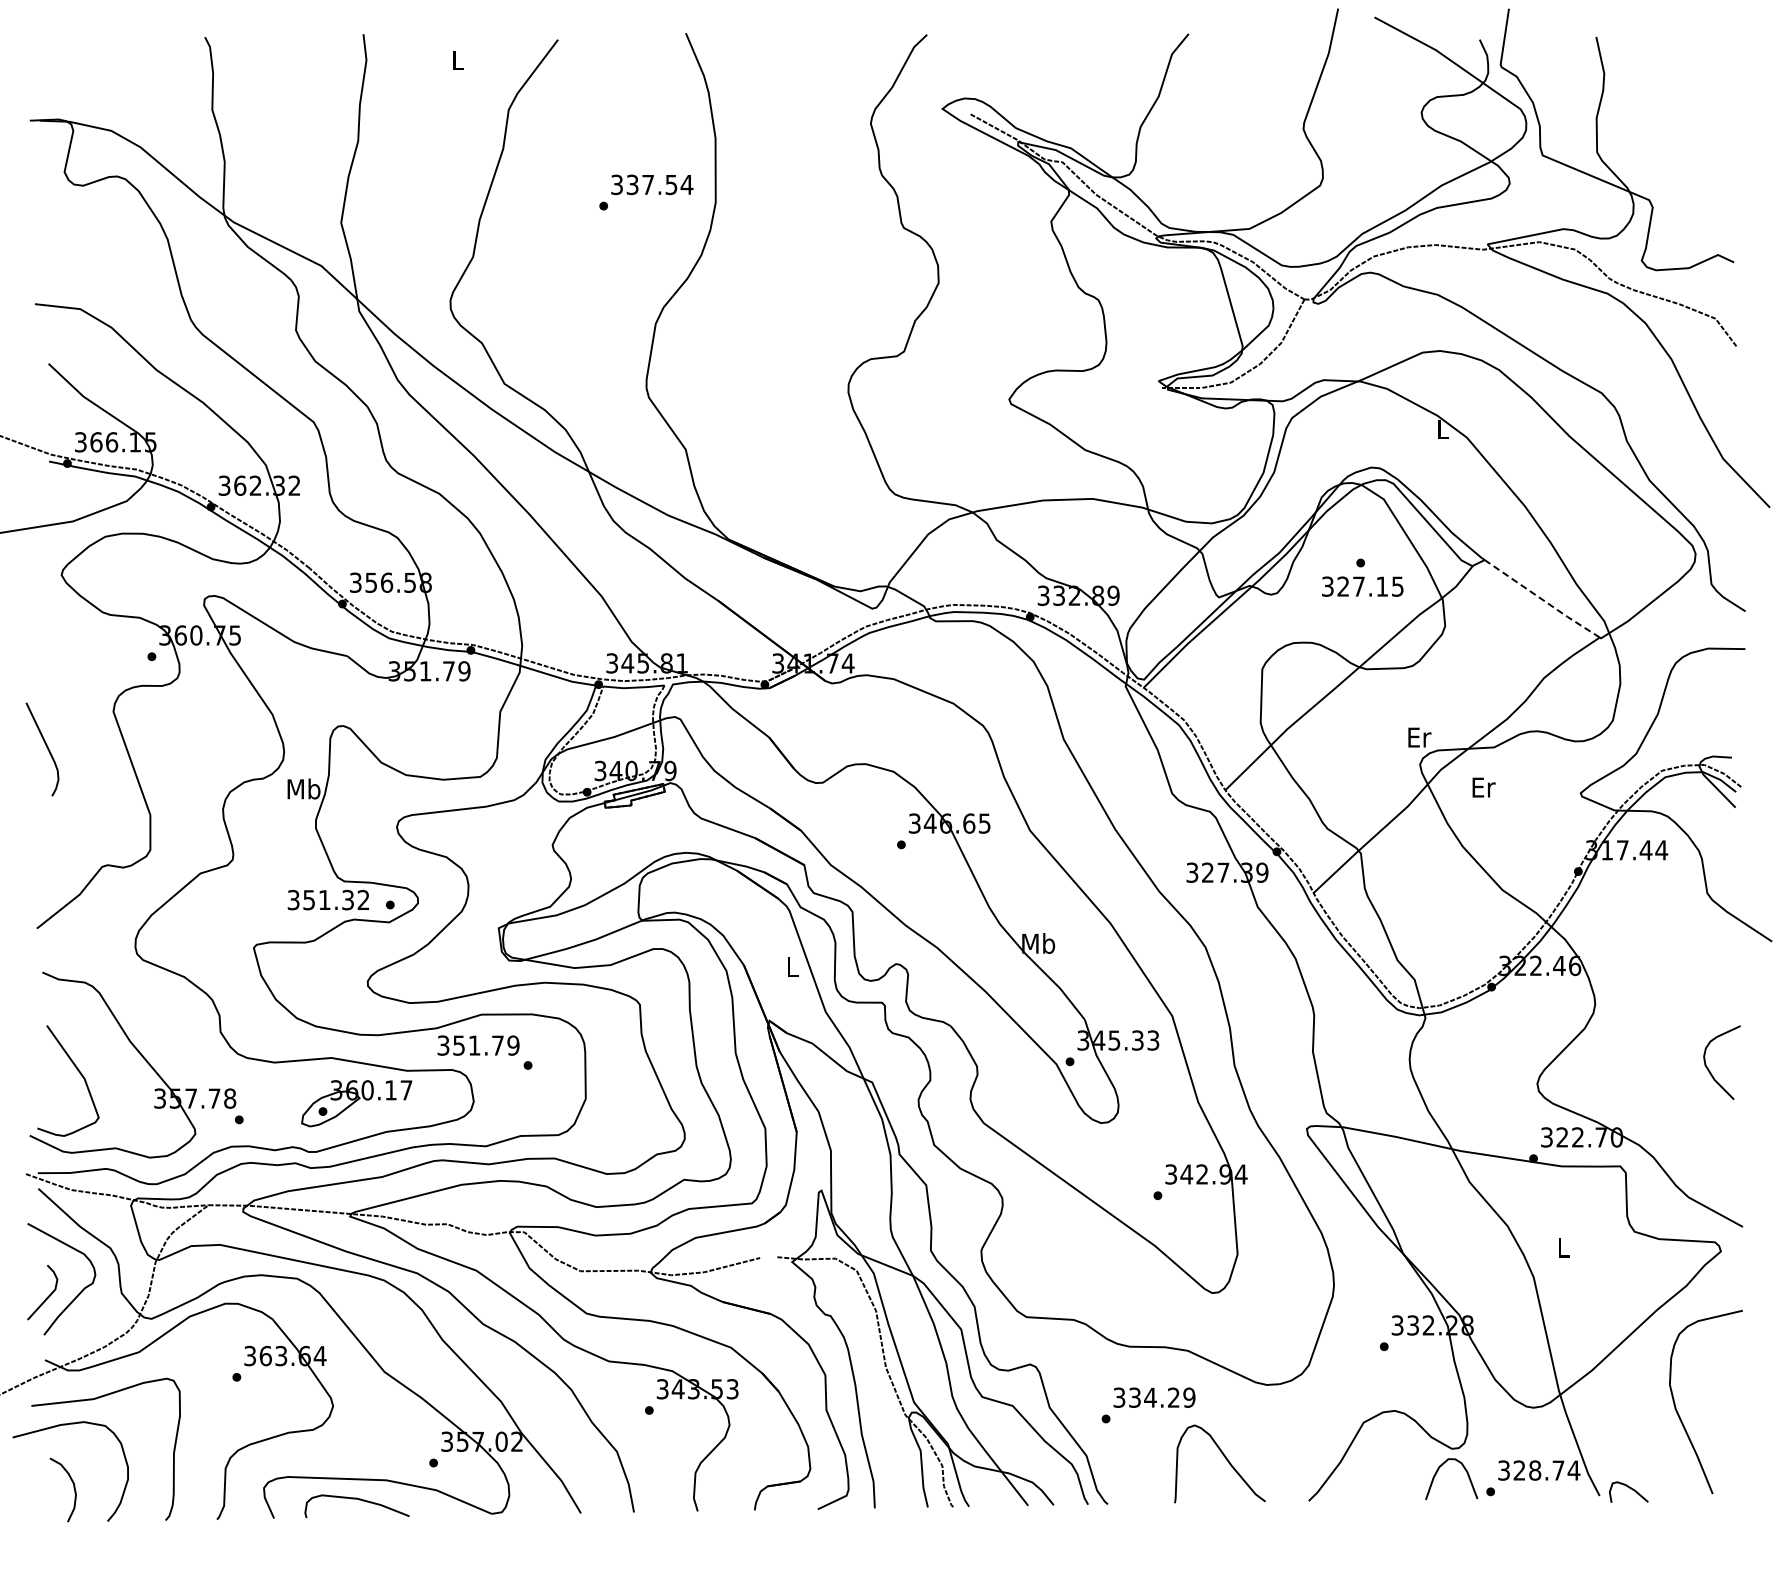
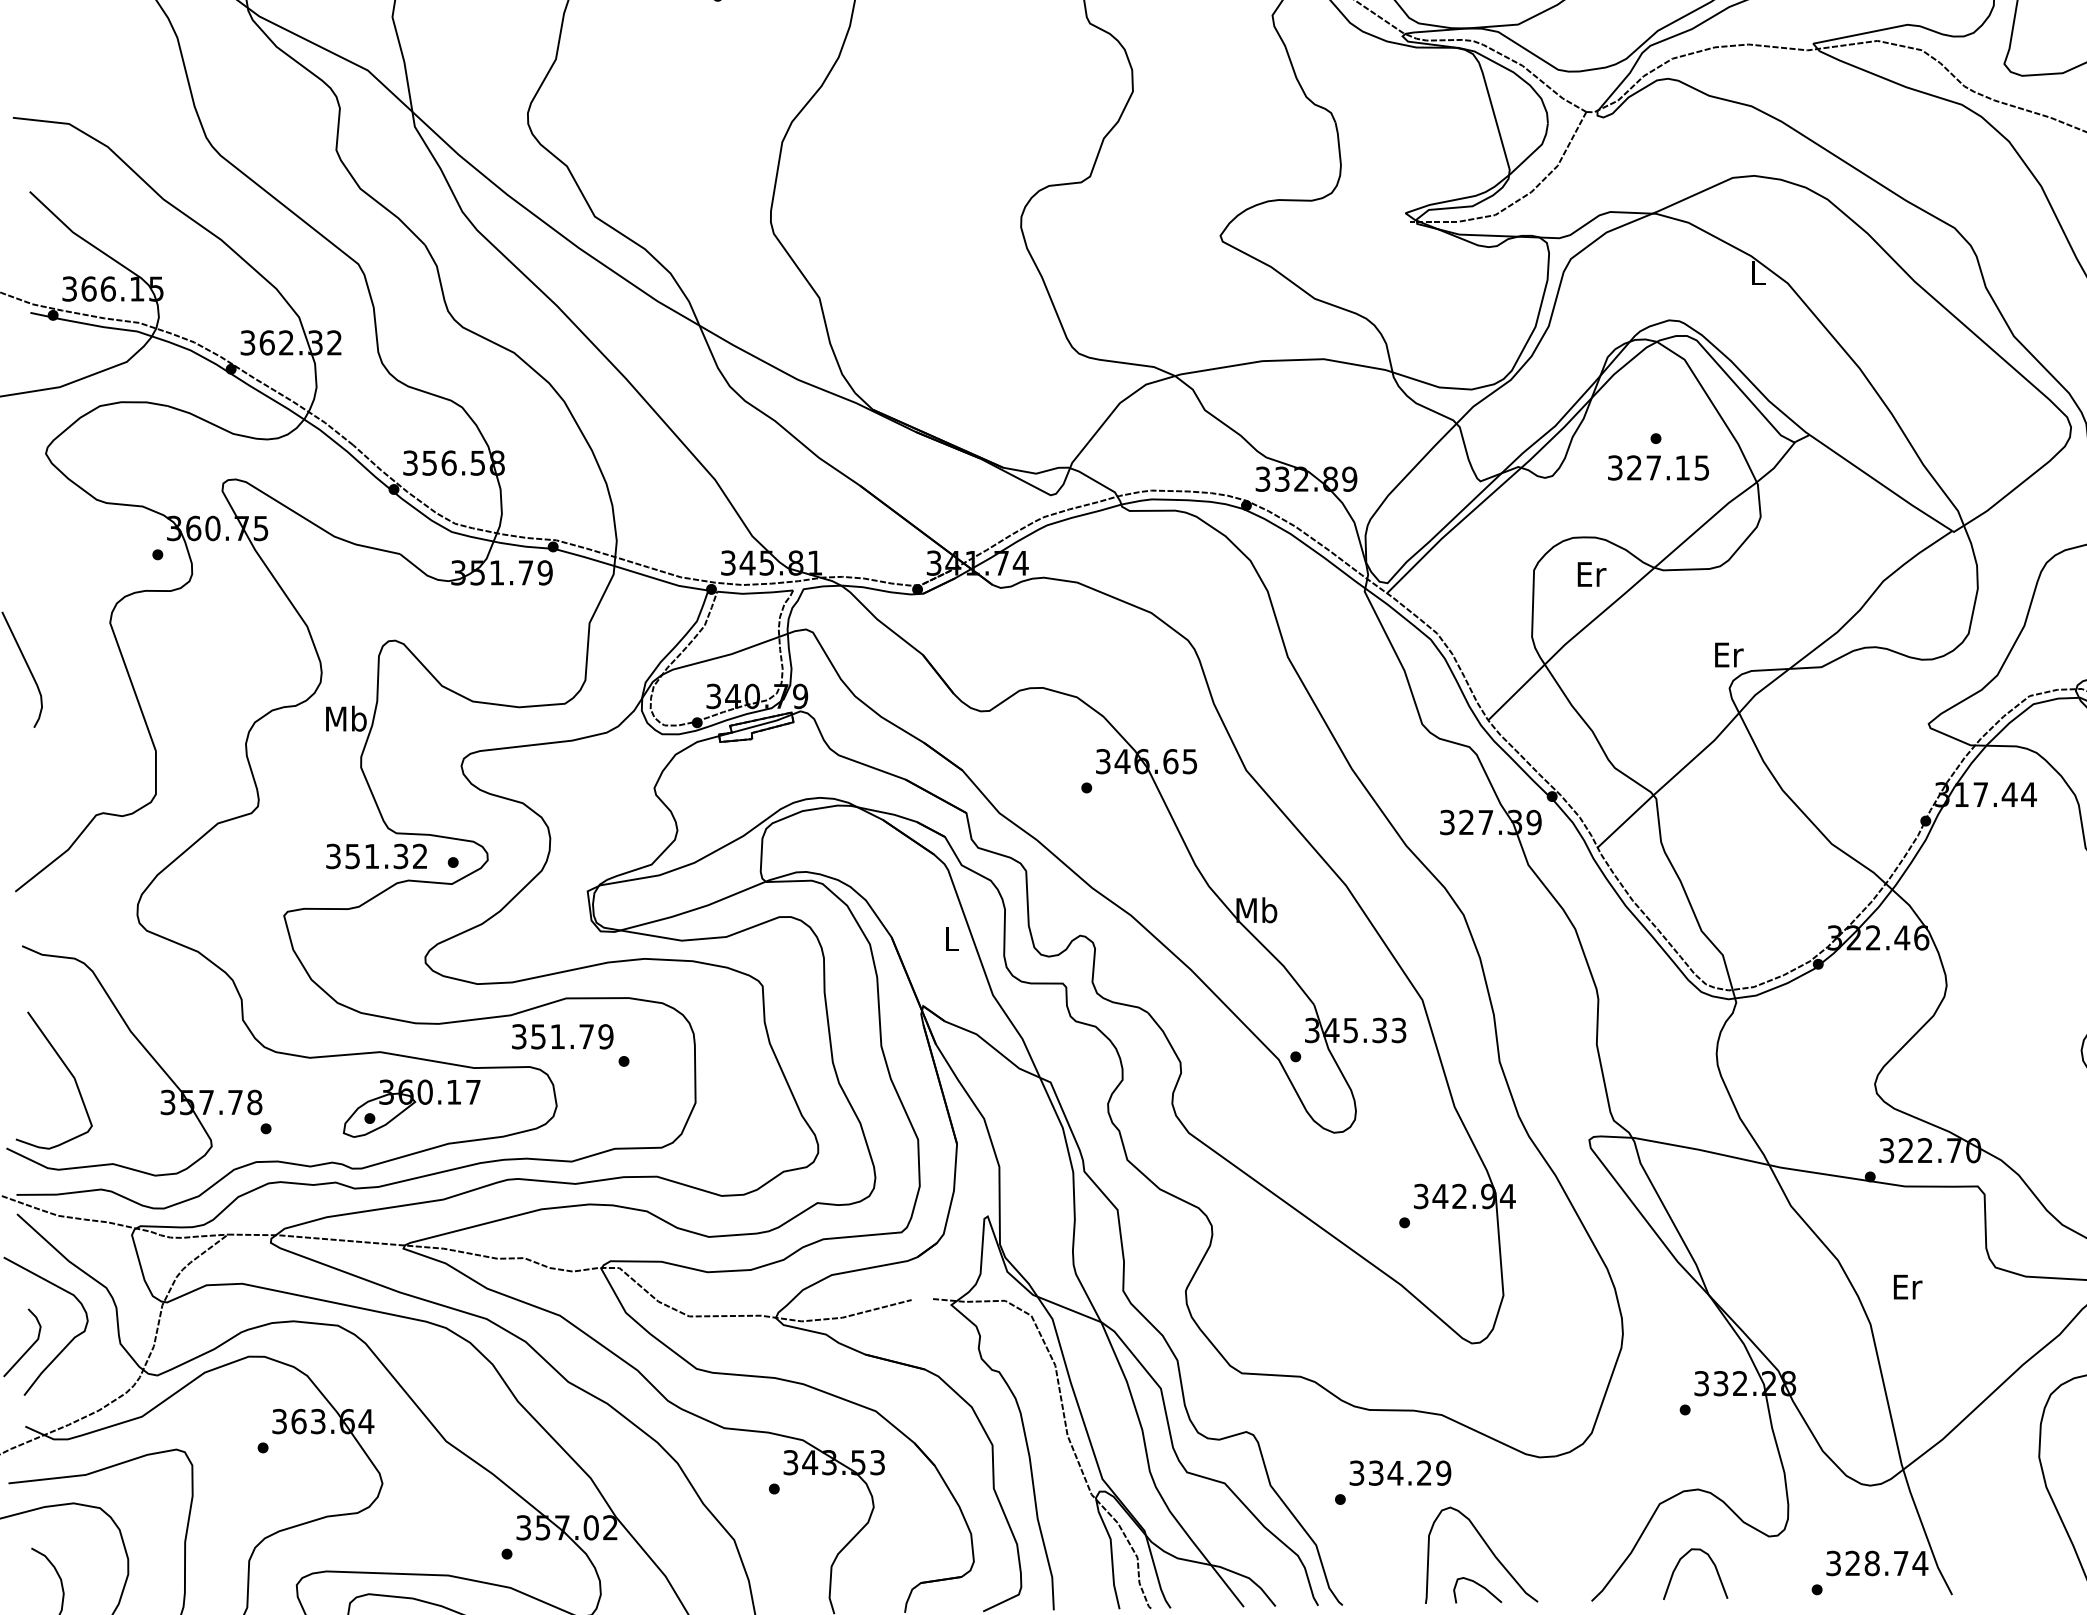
line: (1542, 599) -> (1881, 483), dashed -> solid
text: (1483, 787) -> (1591, 574), moved
text: (1563, 1247) -> (1907, 1286), L -> Er
curve: (1439, 1469) -> (1680, 1562), moved
curve: (1630, 1489) -> (1479, 1586), moved

